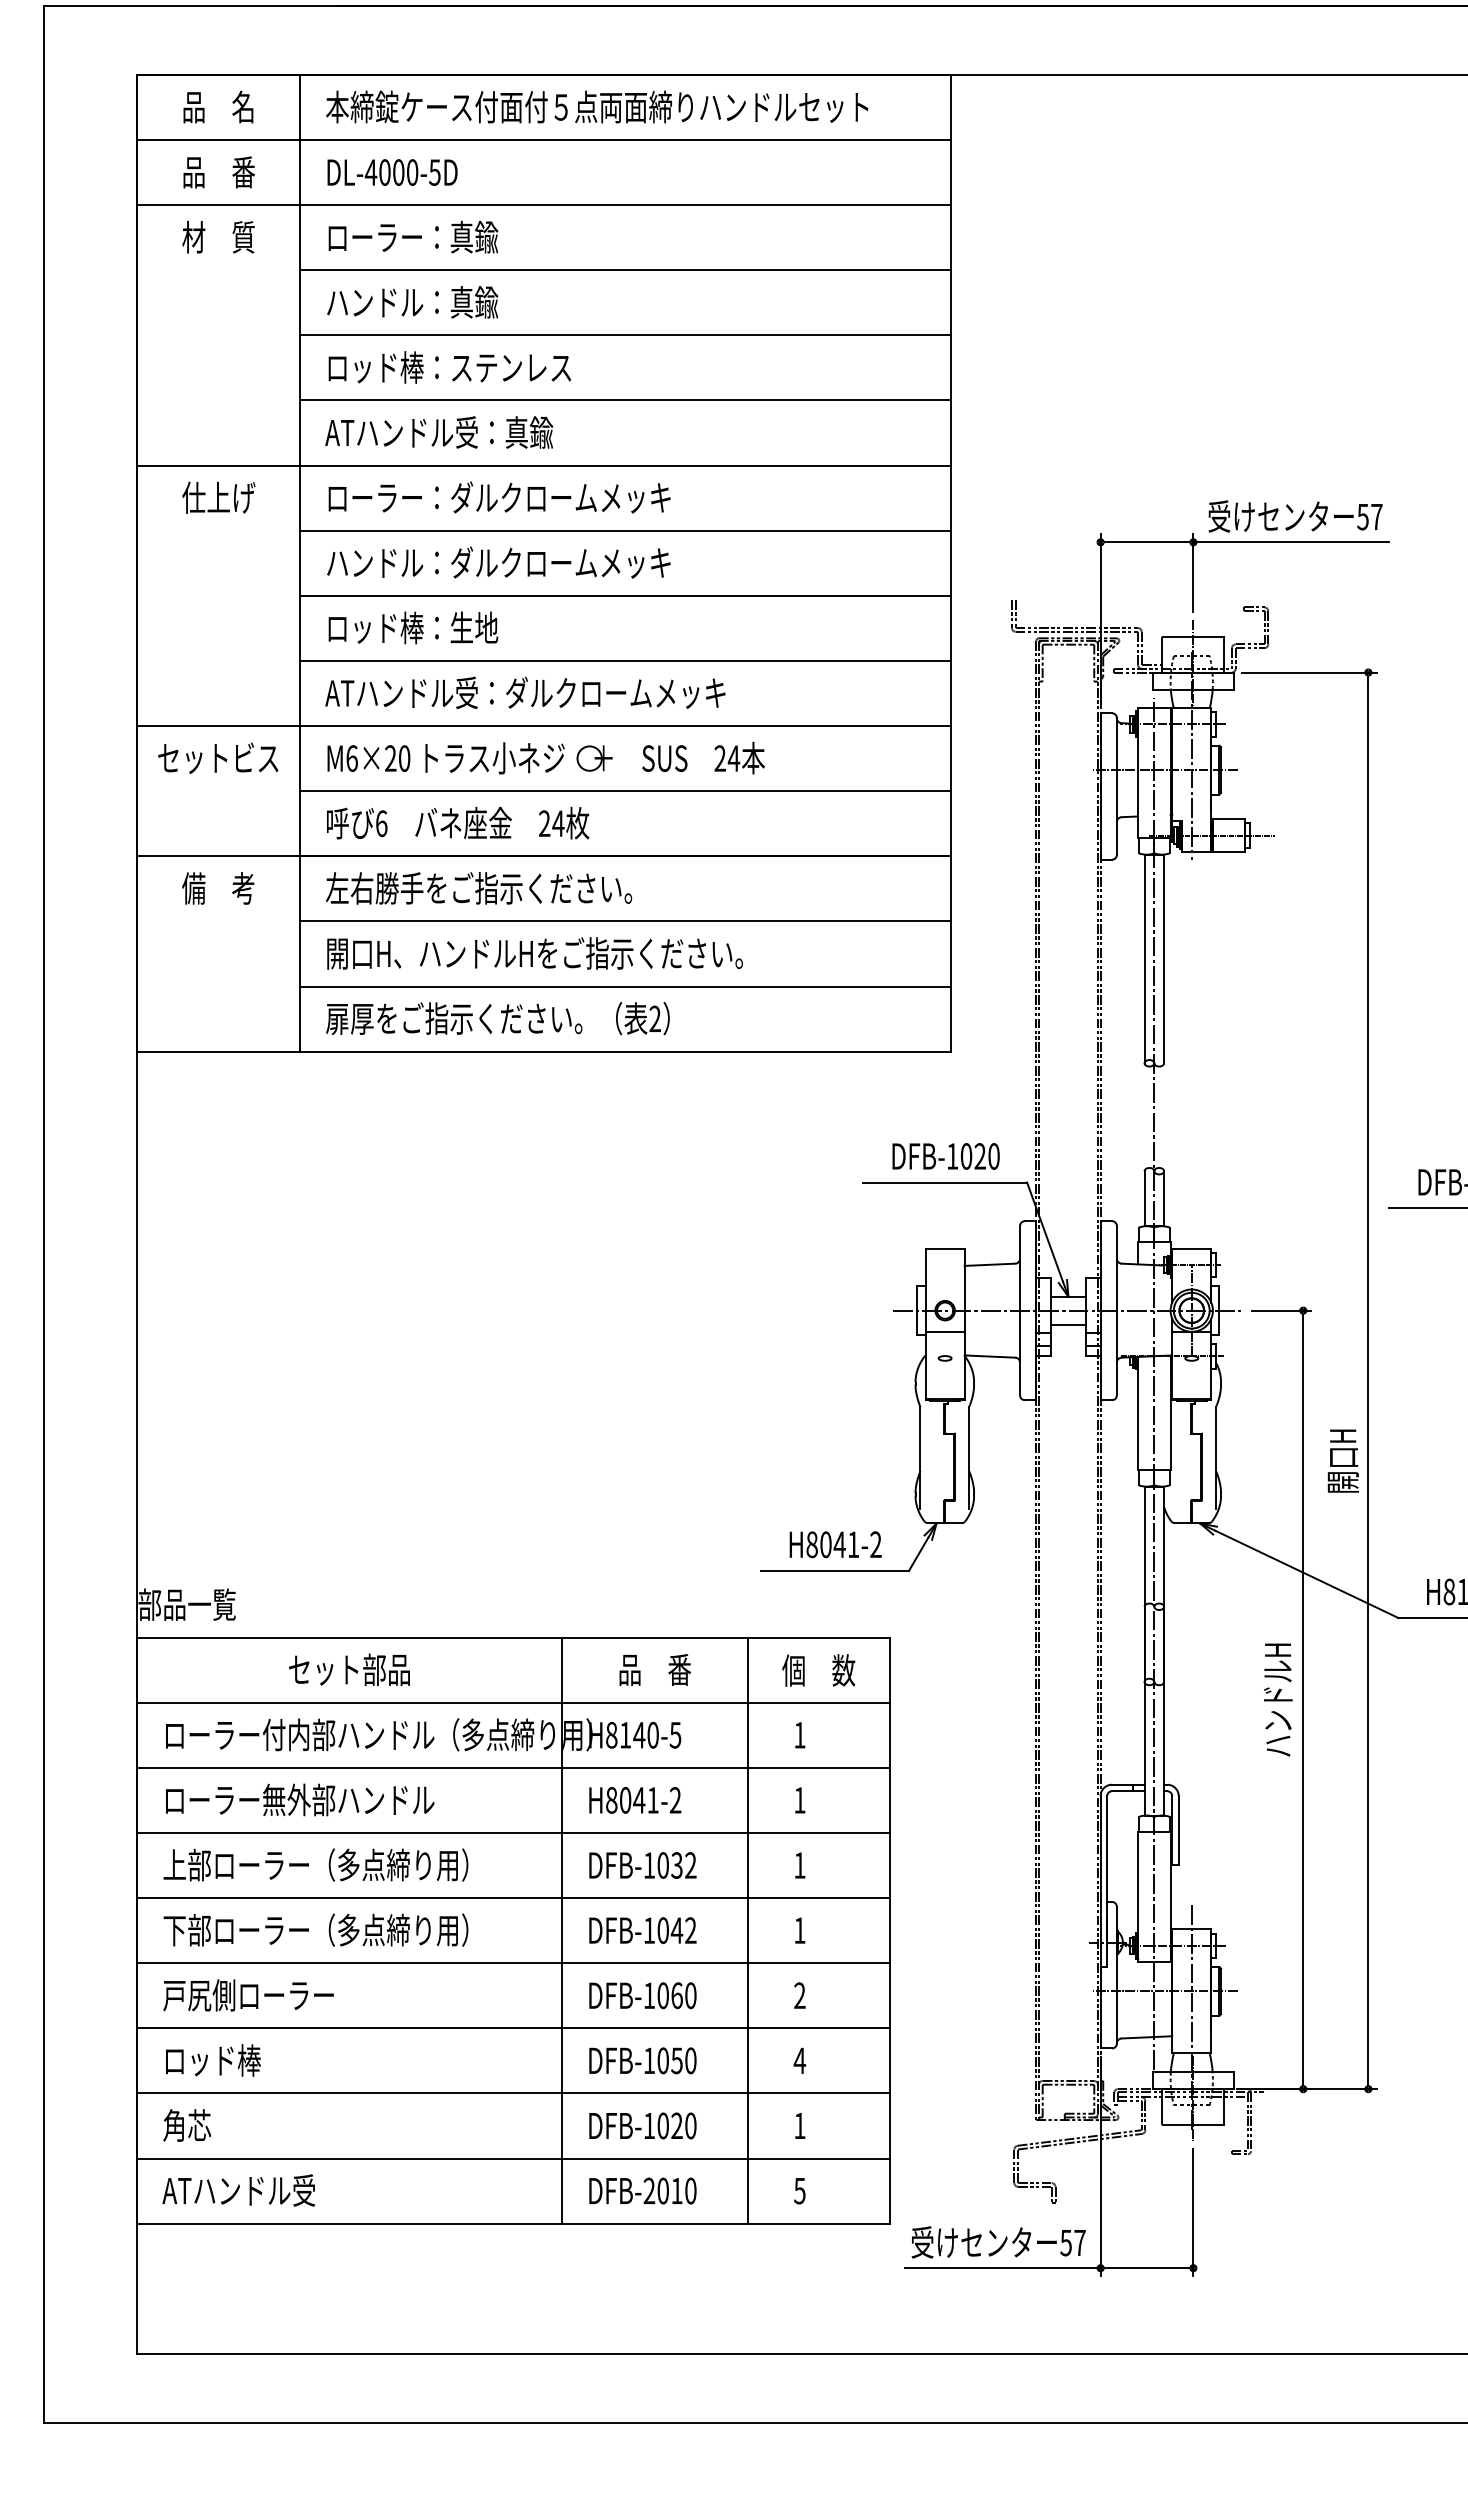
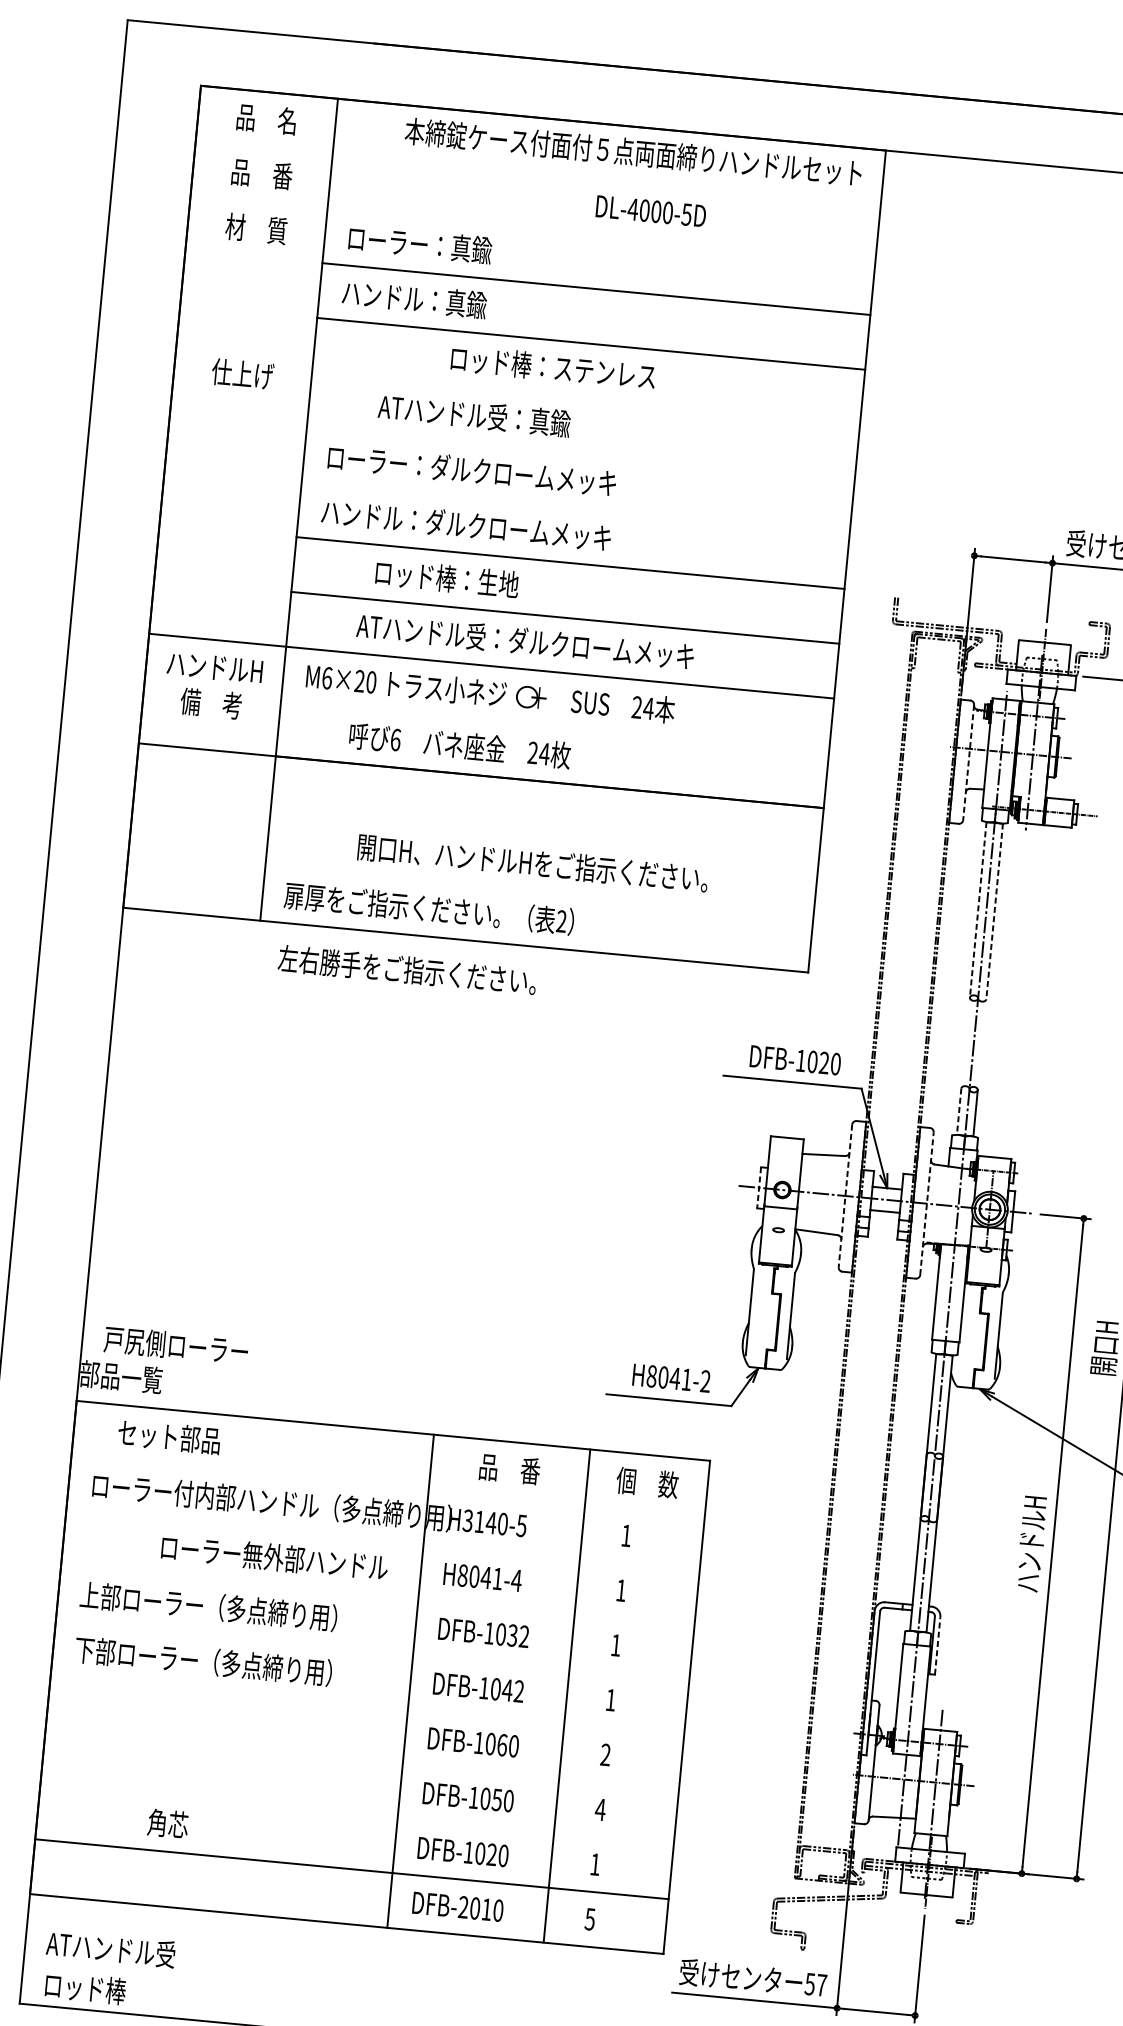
text: (597, 106) -> (633, 151), moved
line: (544, 140) -> (538, 173), removed
text: (392, 172) -> (651, 211), moved
line: (544, 205) -> (533, 228), removed
text: (449, 367) -> (553, 367), moved
line: (625, 400) -> (585, 398), removed
text: (439, 432) -> (474, 415), moved
line: (544, 465) -> (512, 446), removed
text: (218, 497) -> (242, 373), moved
line: (625, 530) -> (575, 508), removed
text: (413, 627) -> (447, 578), moved
text: (525, 692) -> (525, 640), moved
text: (218, 758) -> (214, 667), セットビス -> ハンドルH
line: (1116, 786) -> (968, 762), solid -> dashed
line: (625, 791) -> (554, 727), removed
text: (458, 822) -> (460, 745), moved
text: (218, 888) -> (211, 703), moved
text: (479, 888) -> (407, 970), moved
line: (625, 921) -> (544, 837), removed
text: (534, 953) -> (532, 863), moved
line: (1144, 959) -> (978, 910), solid -> dashed
line: (1164, 959) -> (994, 911), solid -> dashed
line: (625, 986) -> (539, 891), removed
line: (1144, 1198) -> (959, 1111), solid -> dashed
line: (1020, 1310) -> (845, 1195), solid -> dashed
line: (1116, 1310) -> (926, 1203), solid -> dashed
line: (917, 1311) -> (759, 1188), solid -> dashed
text: (349, 1669) -> (169, 1436), moved
line: (513, 1702) -> (388, 1485), removed
text: (611, 1734) -> (467, 1520), H8140-5 -> H3140-5
line: (513, 1767) -> (382, 1540), removed
text: (300, 1799) -> (275, 1557), moved
text: (675, 1800) -> (516, 1580), H8041-2 -> H8041-4
line: (1178, 1829) -> (937, 1645), solid -> dashed
line: (513, 1832) -> (377, 1594), removed
line: (513, 1898) -> (372, 1650), removed
line: (513, 1963) -> (367, 1705), removed
text: (248, 1995) -> (176, 1345), moved
line: (513, 2028) -> (362, 1759), removed
text: (213, 2060) -> (85, 1988), moved
line: (513, 2093) -> (356, 1814), removed
text: (187, 2125) -> (168, 1823), moved
text: (238, 2190) -> (110, 1949), moved

